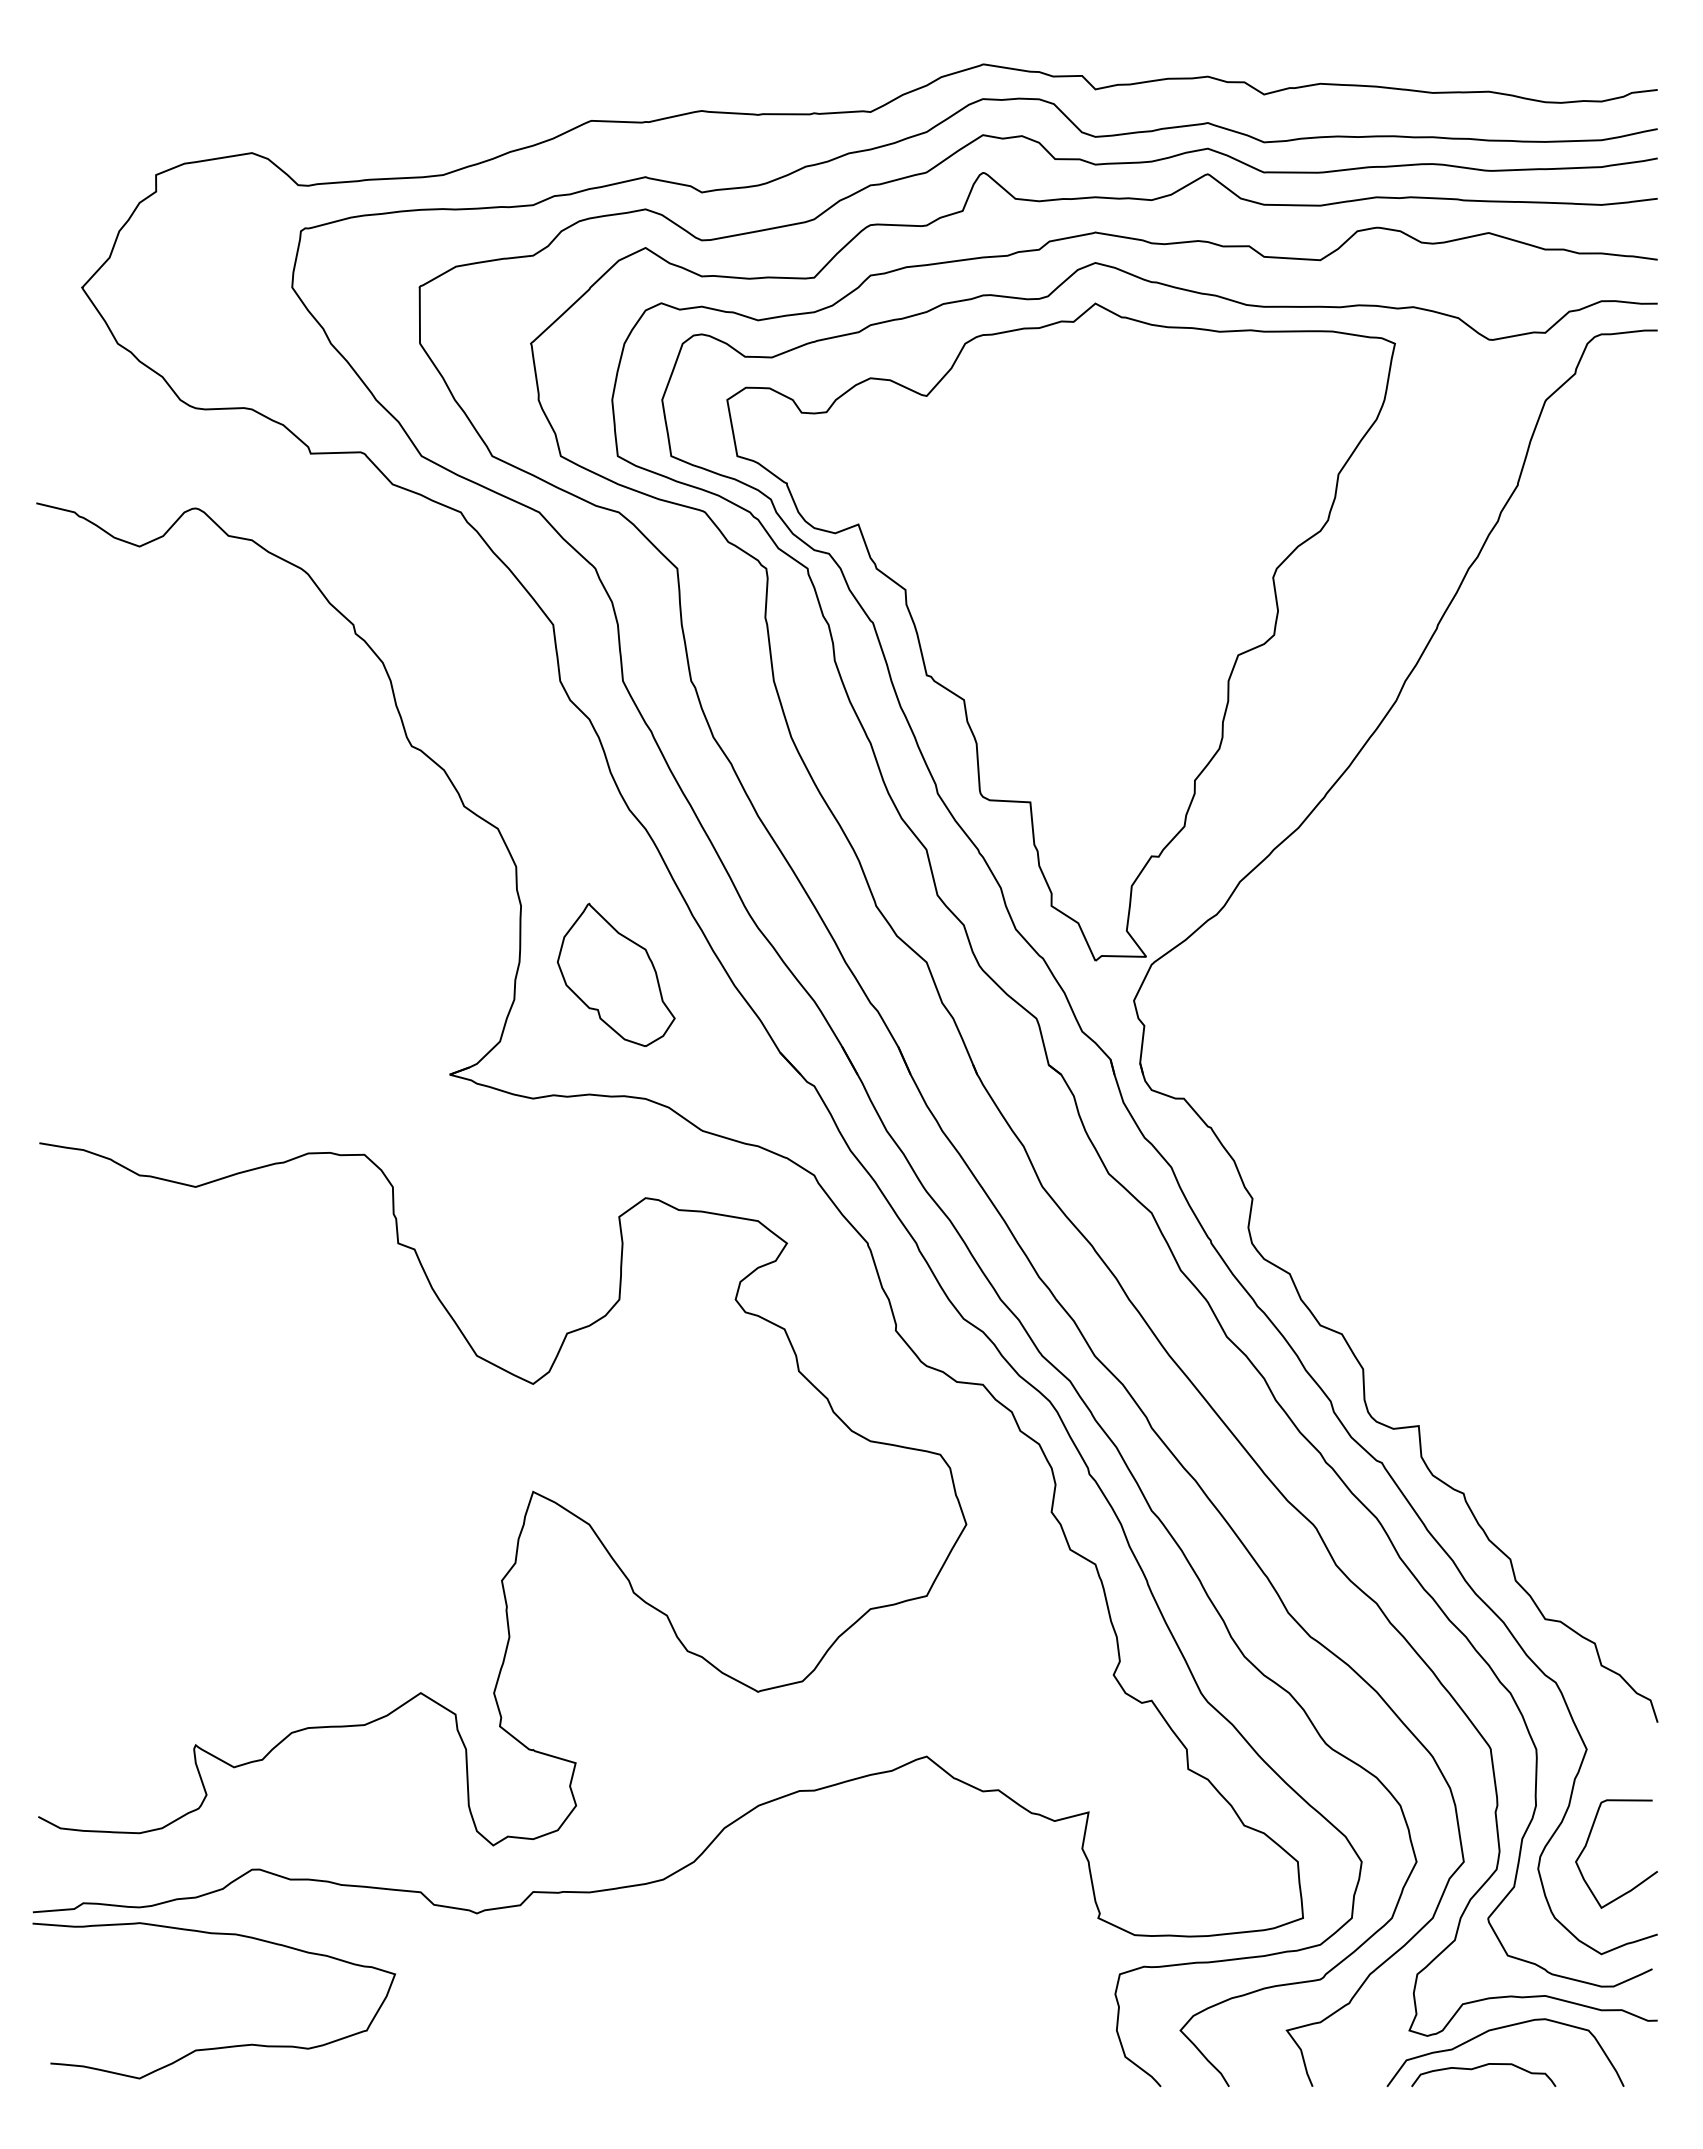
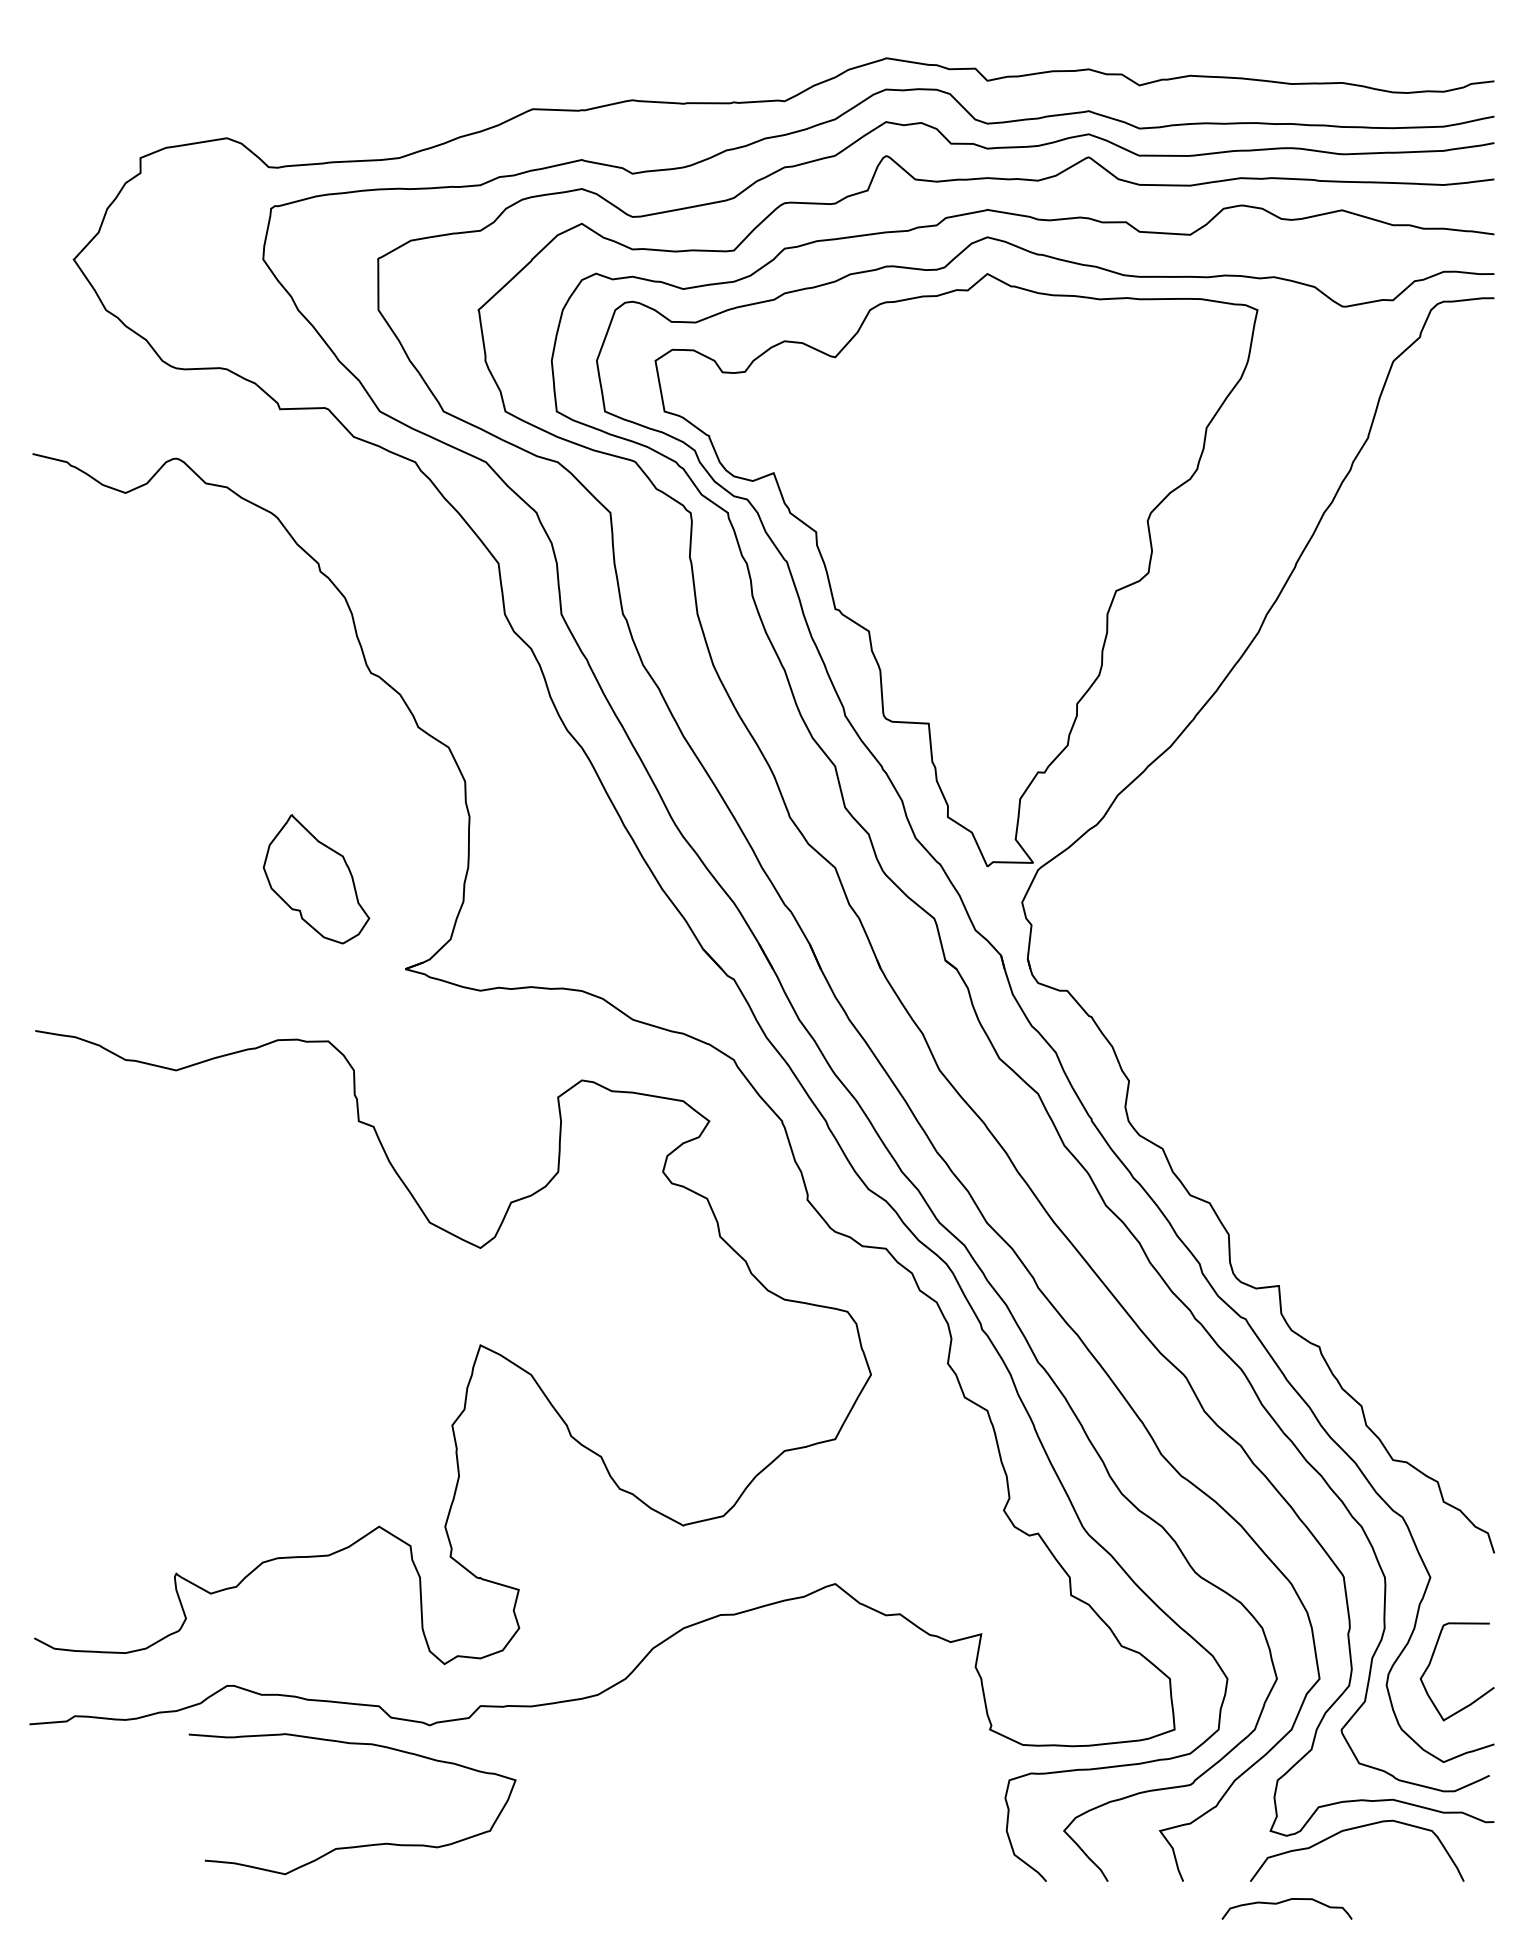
part: (615, 974) -> (315, 878), moved
curve: (222, 2046) -> (359, 1845), moved
curve: (1481, 2067) -> (1285, 1902), moved

